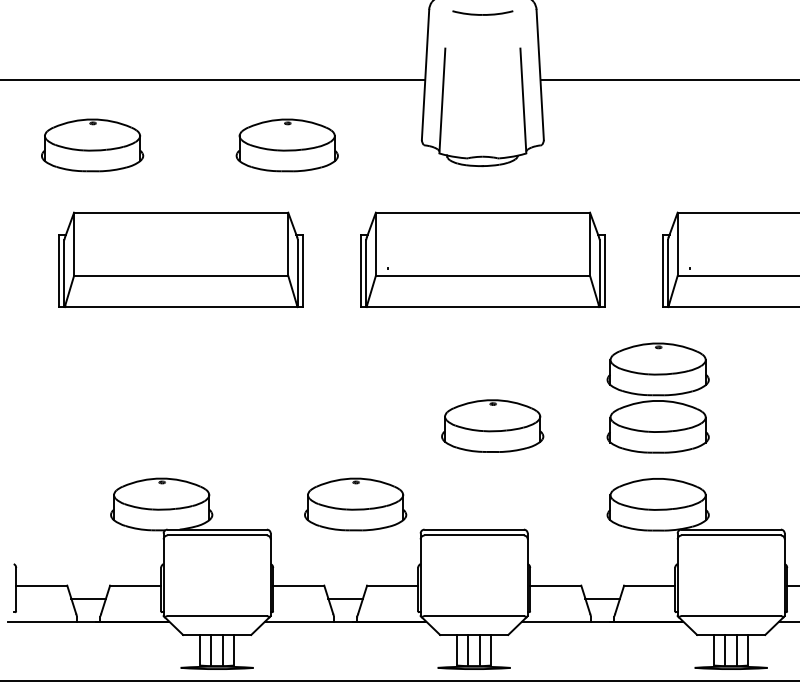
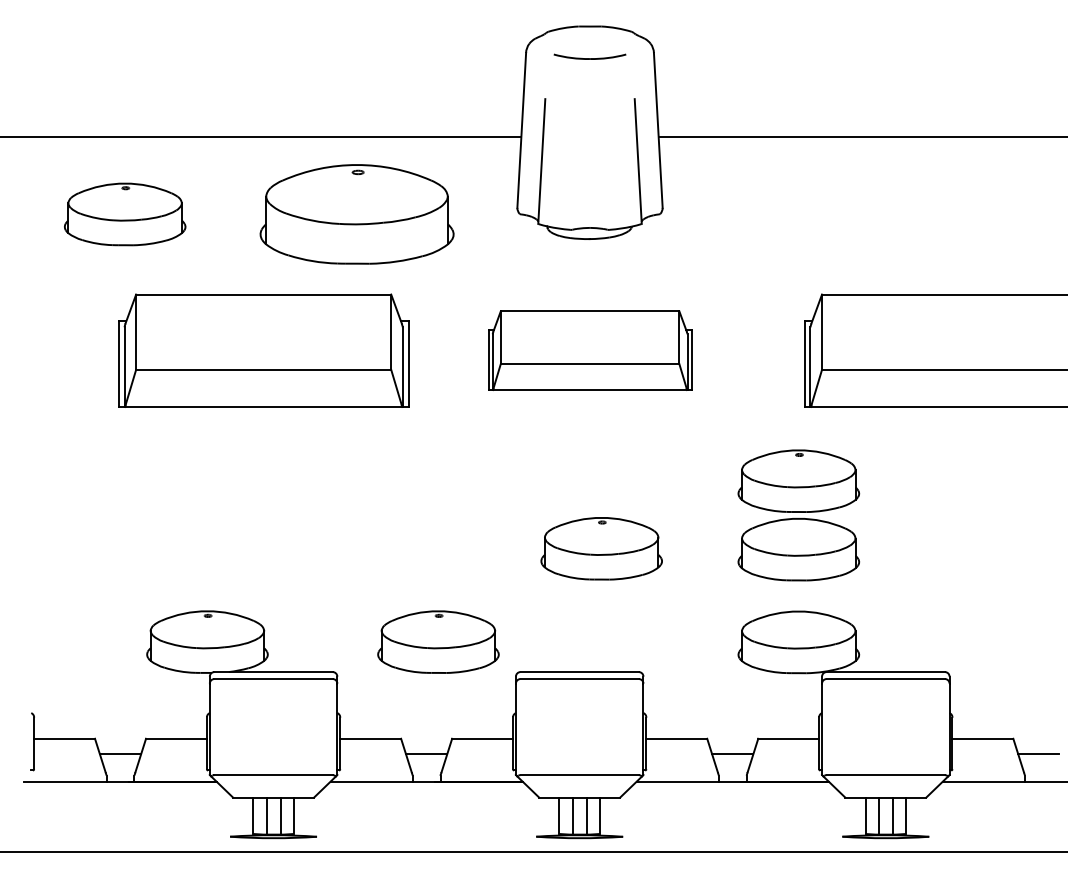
part: (286, 145) -> (356, 214), size x1.6
part: (181, 259) -> (263, 350), moved
part: (482, 259) -> (589, 350), size x0.7

